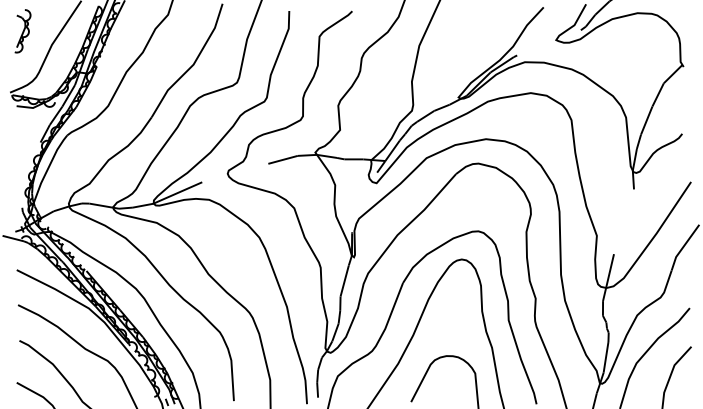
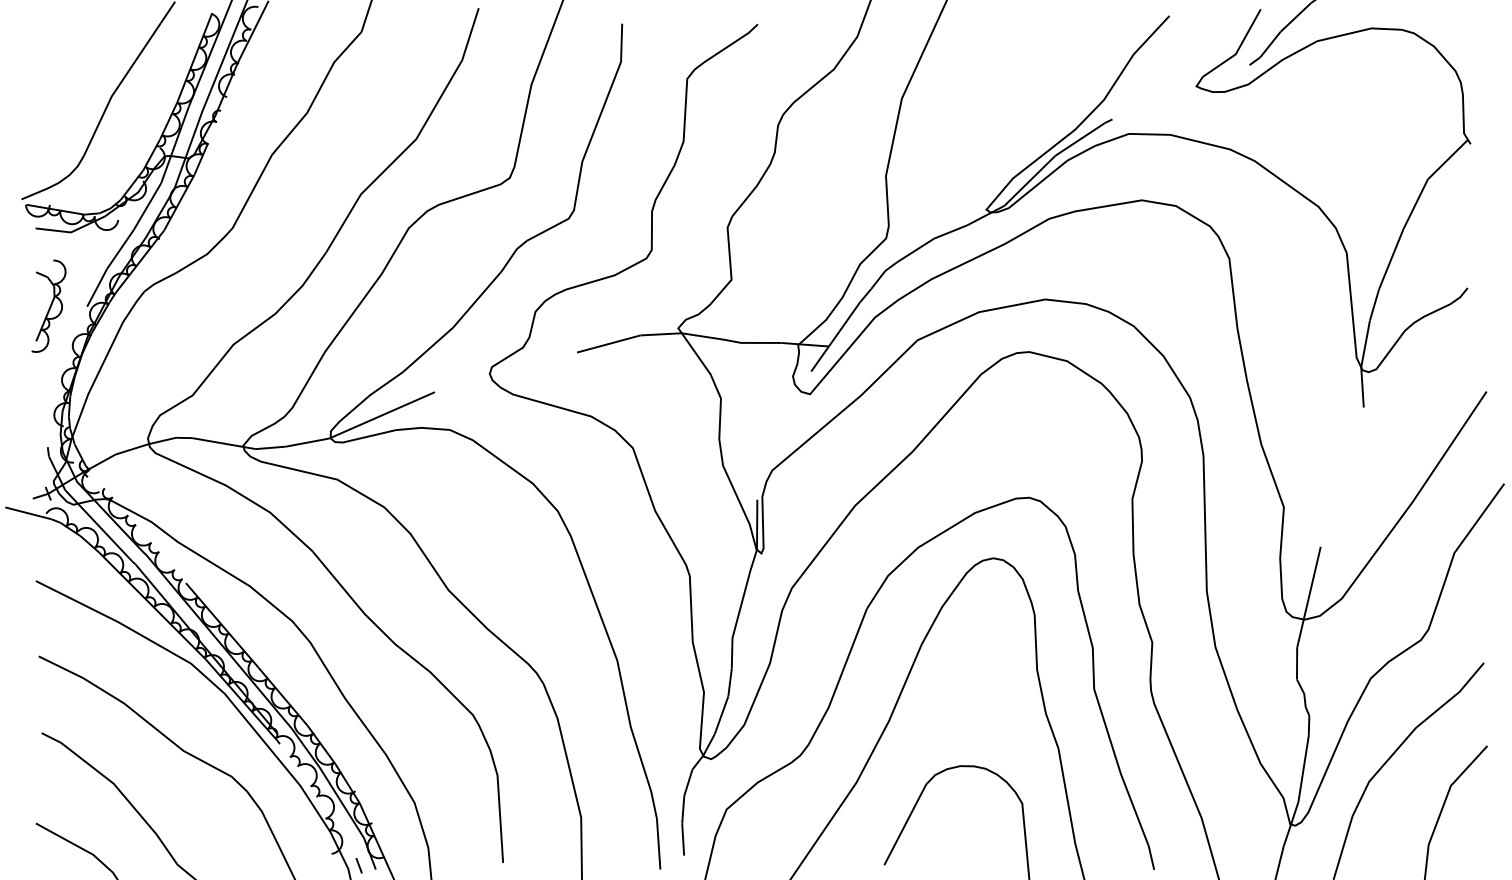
part: (22, 31) -> (48, 306), moved

